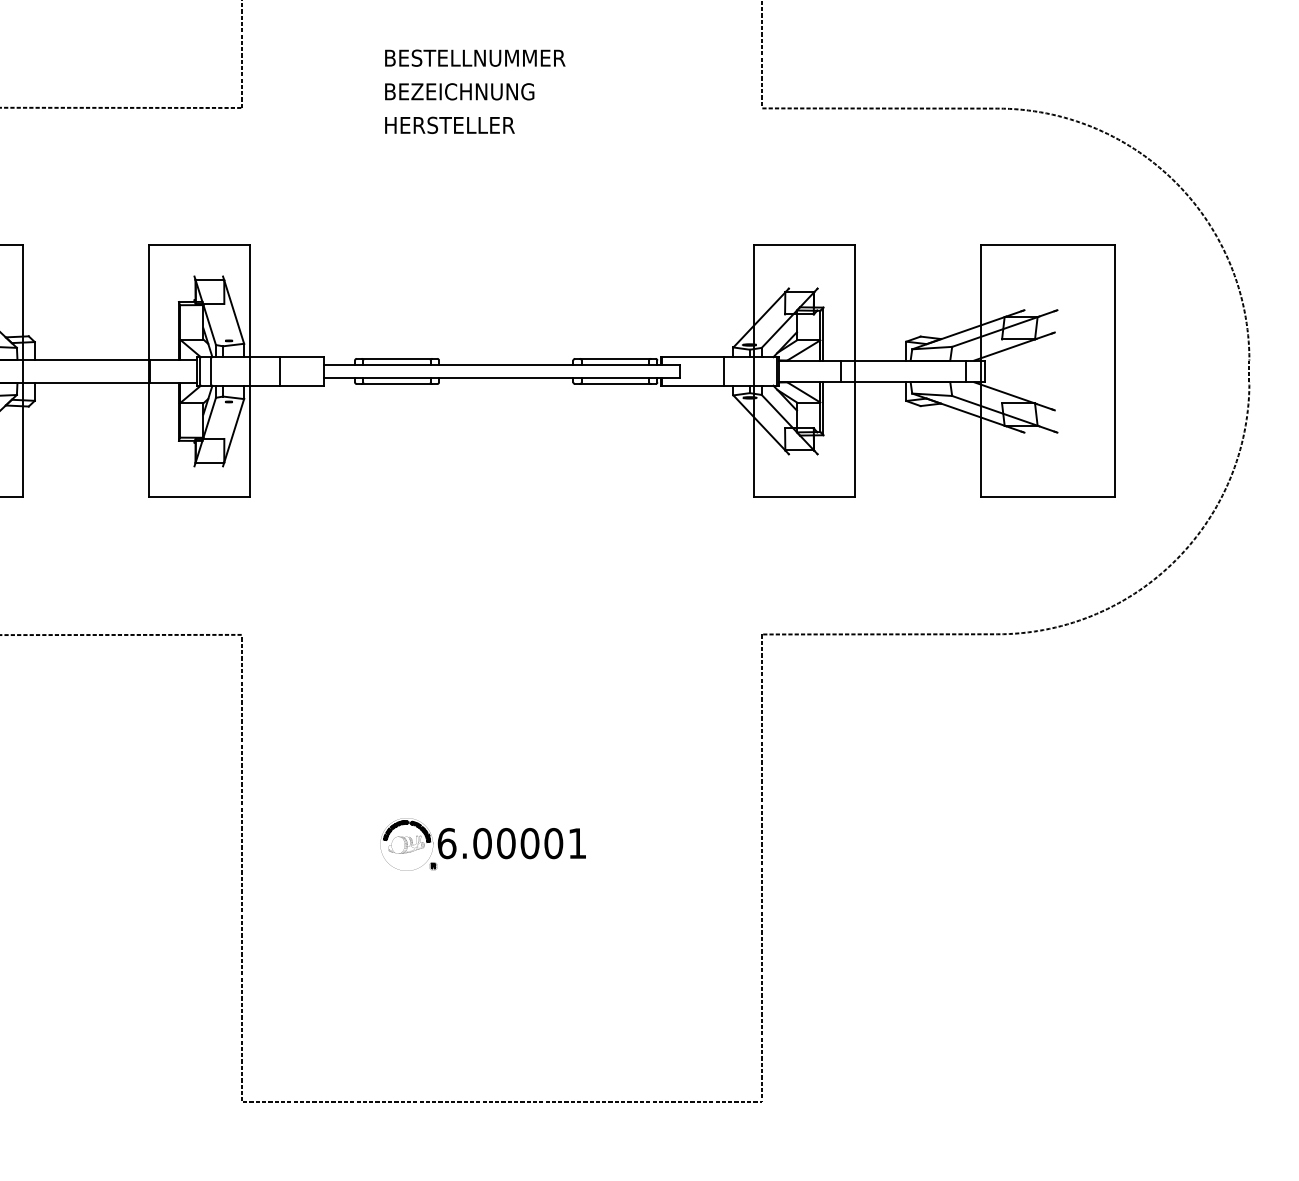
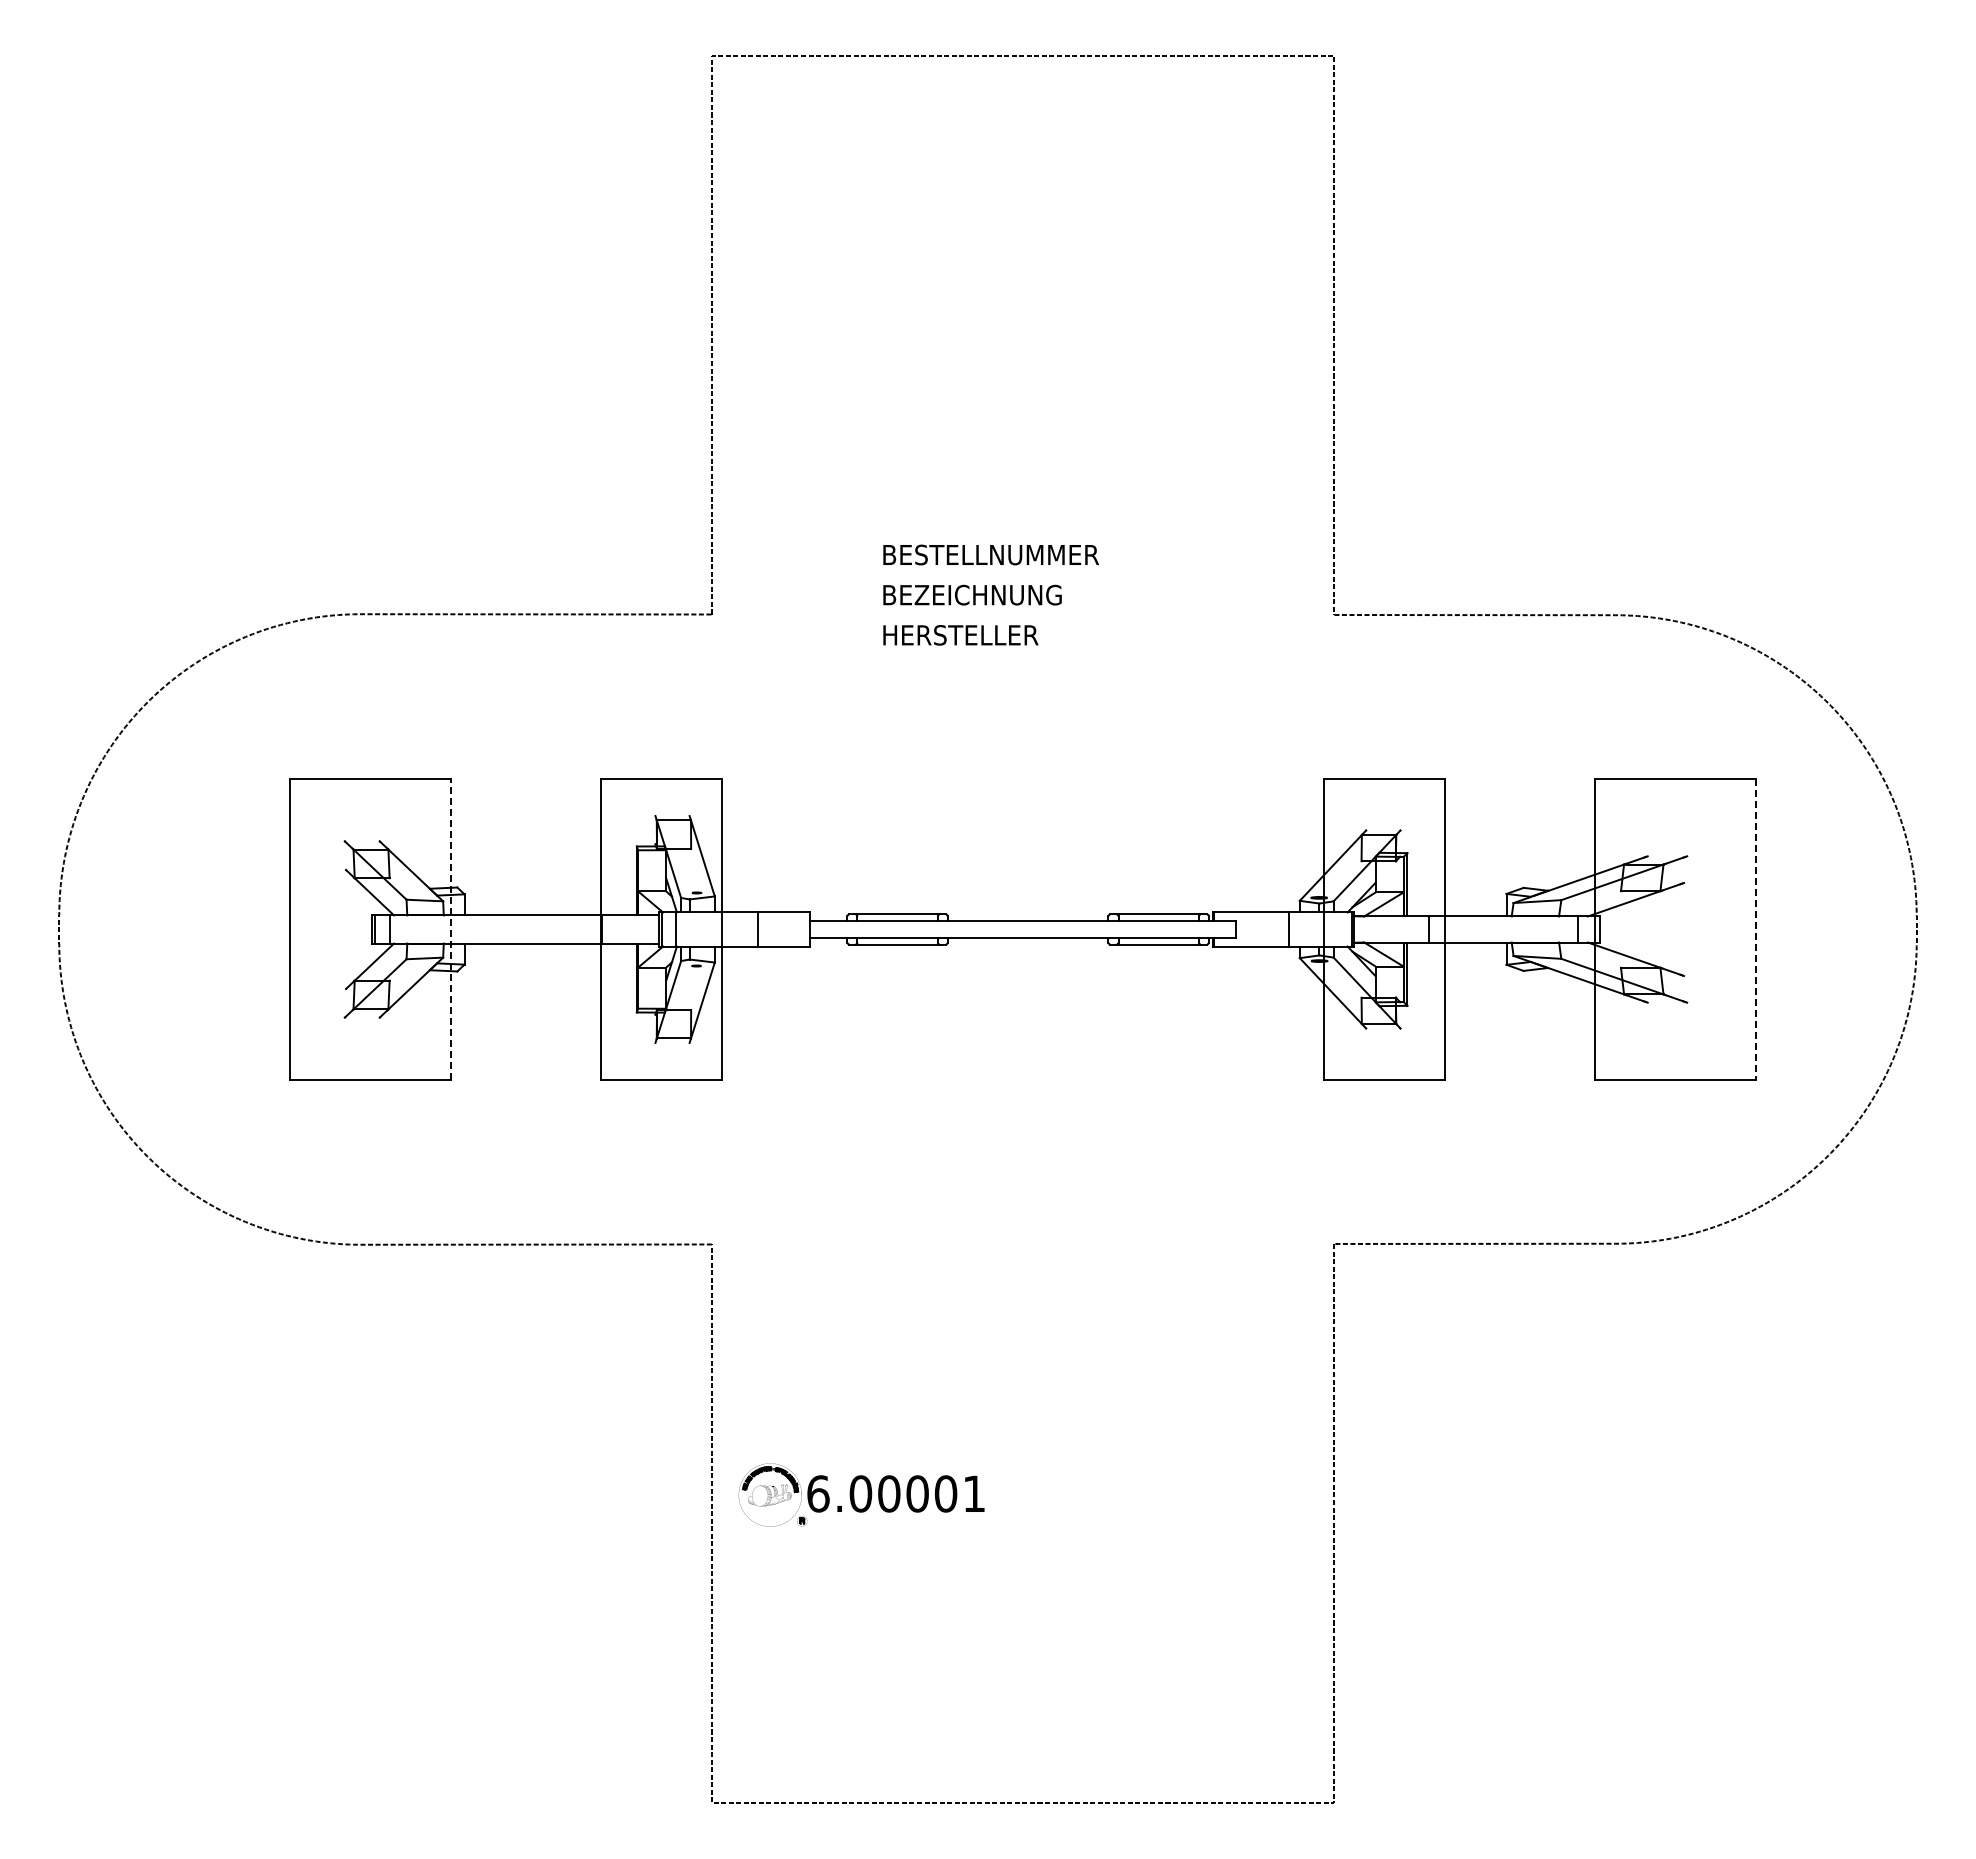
line: (23, 371) -> (450, 929), solid -> dashed
line: (1115, 371) -> (1756, 929), solid -> dashed
part: (483, 844) -> (861, 1494), moved

